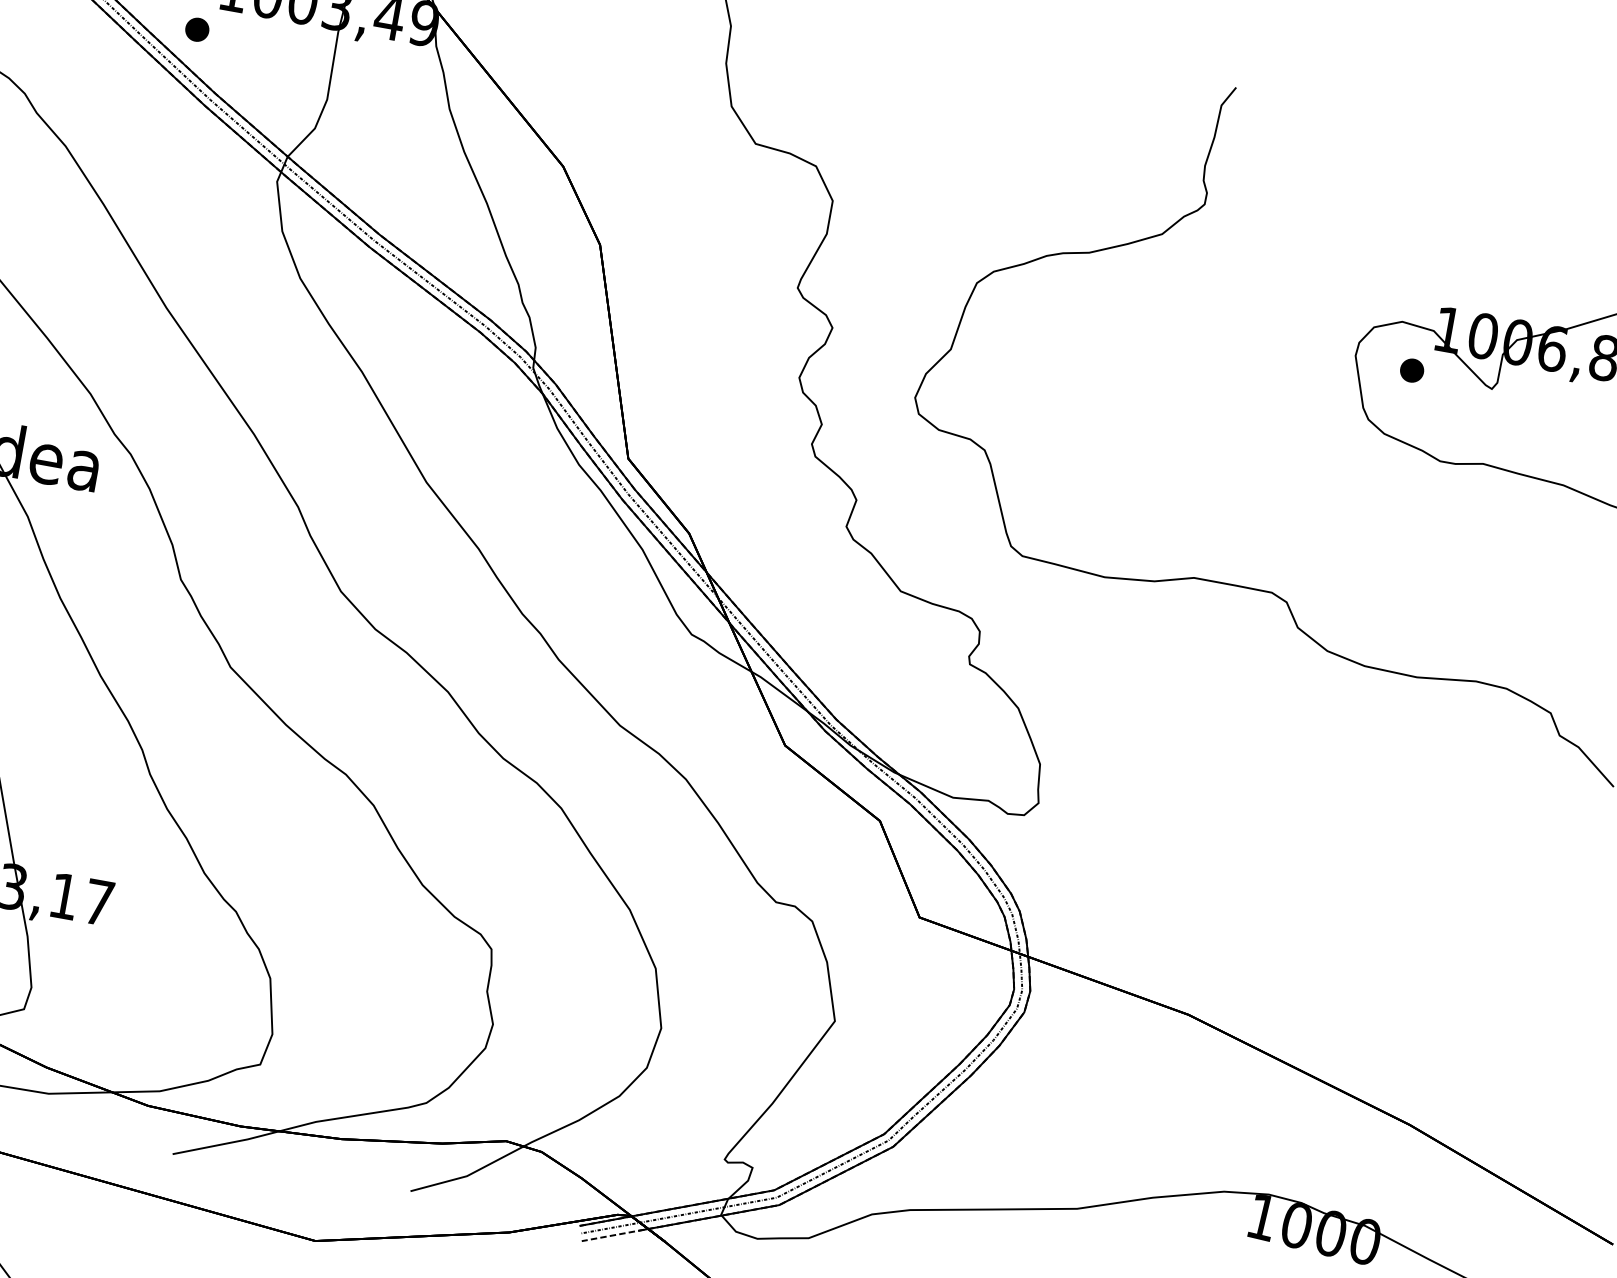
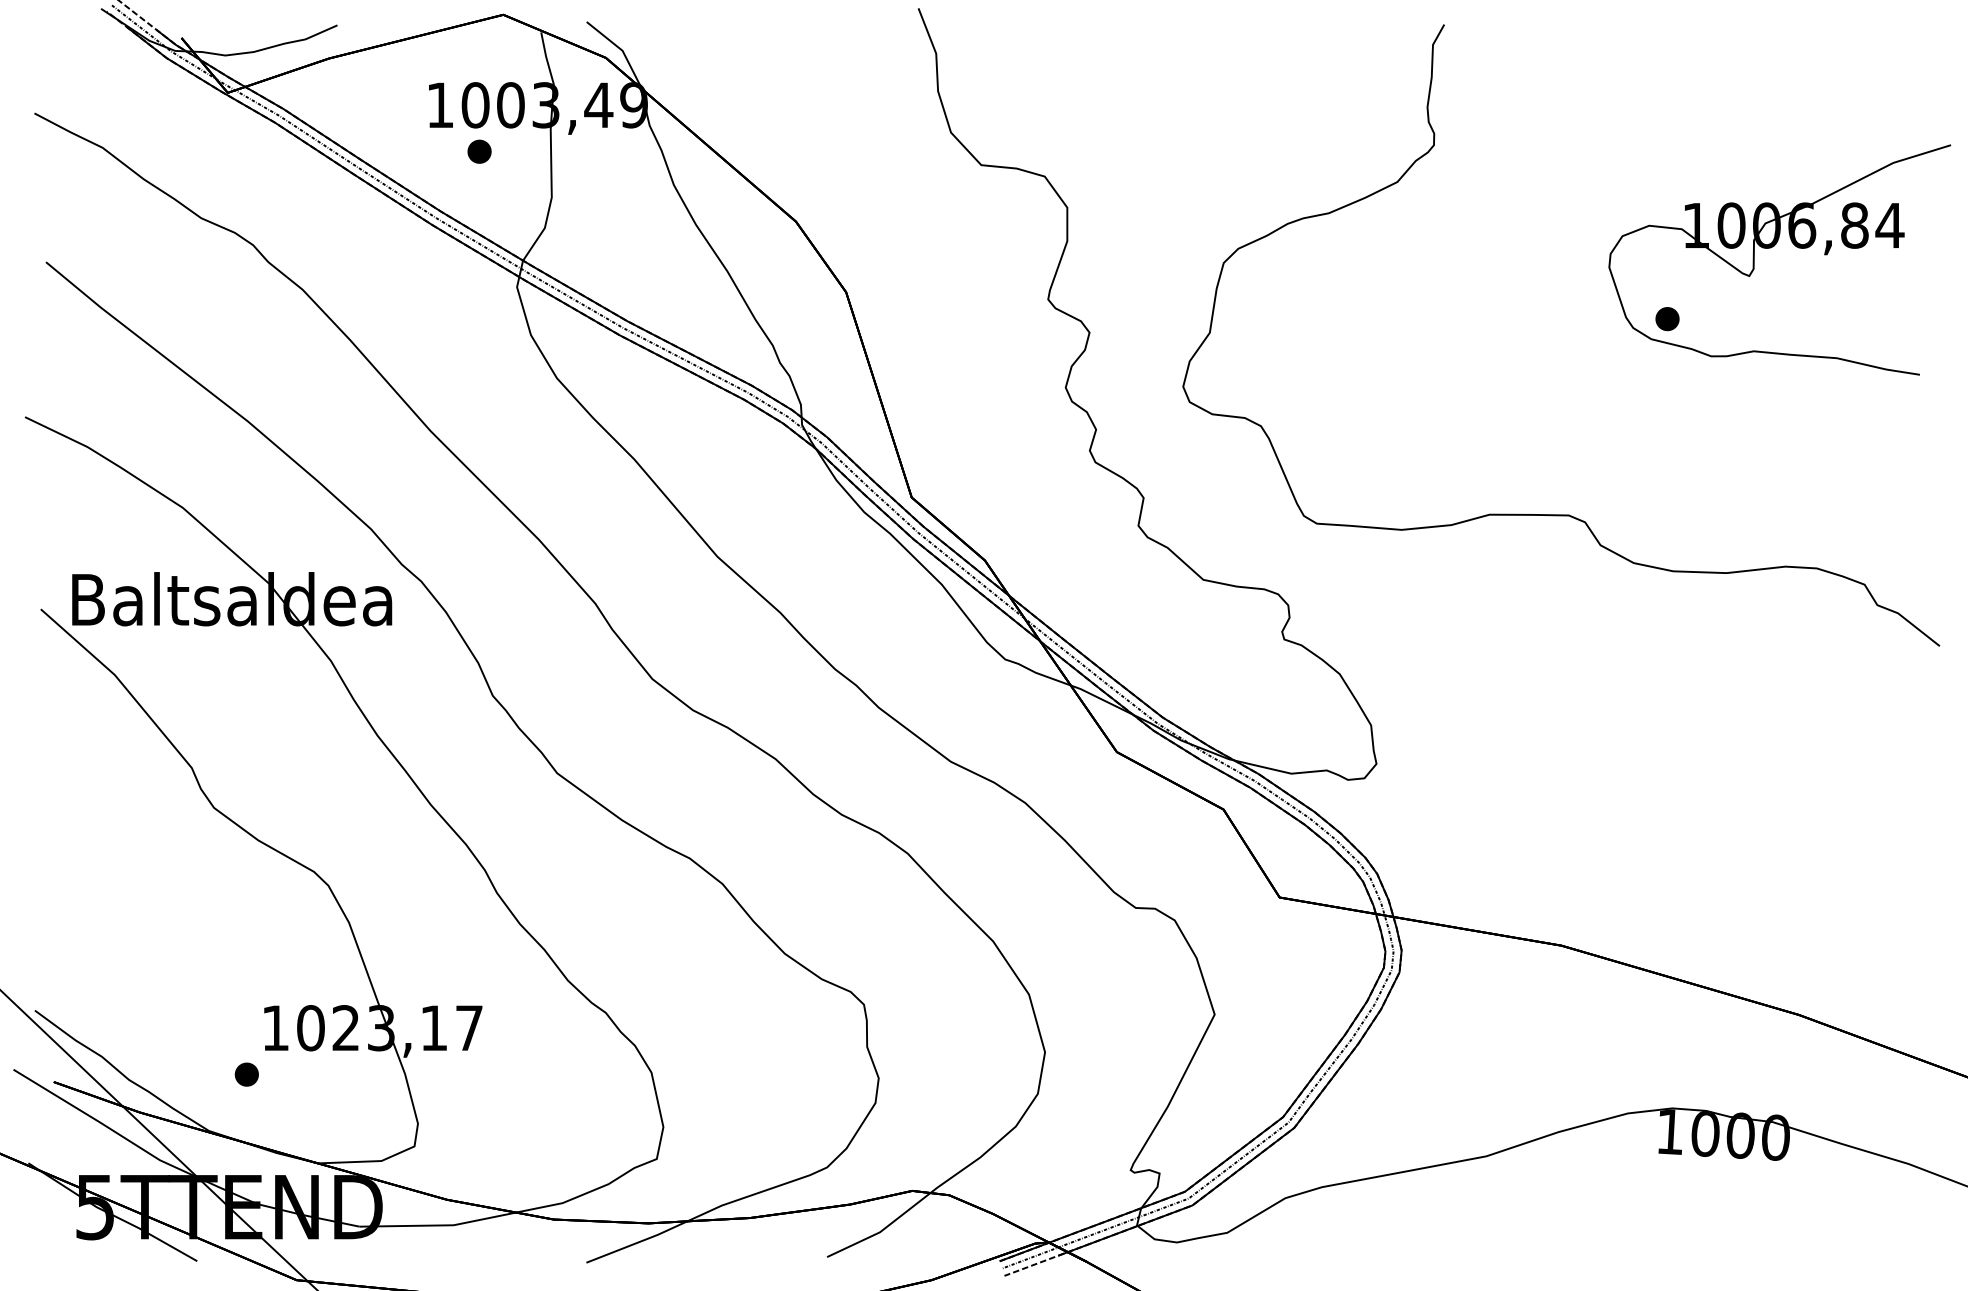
part: (197, 29) -> (479, 151), moved
part: (1411, 371) -> (1667, 319), moved

